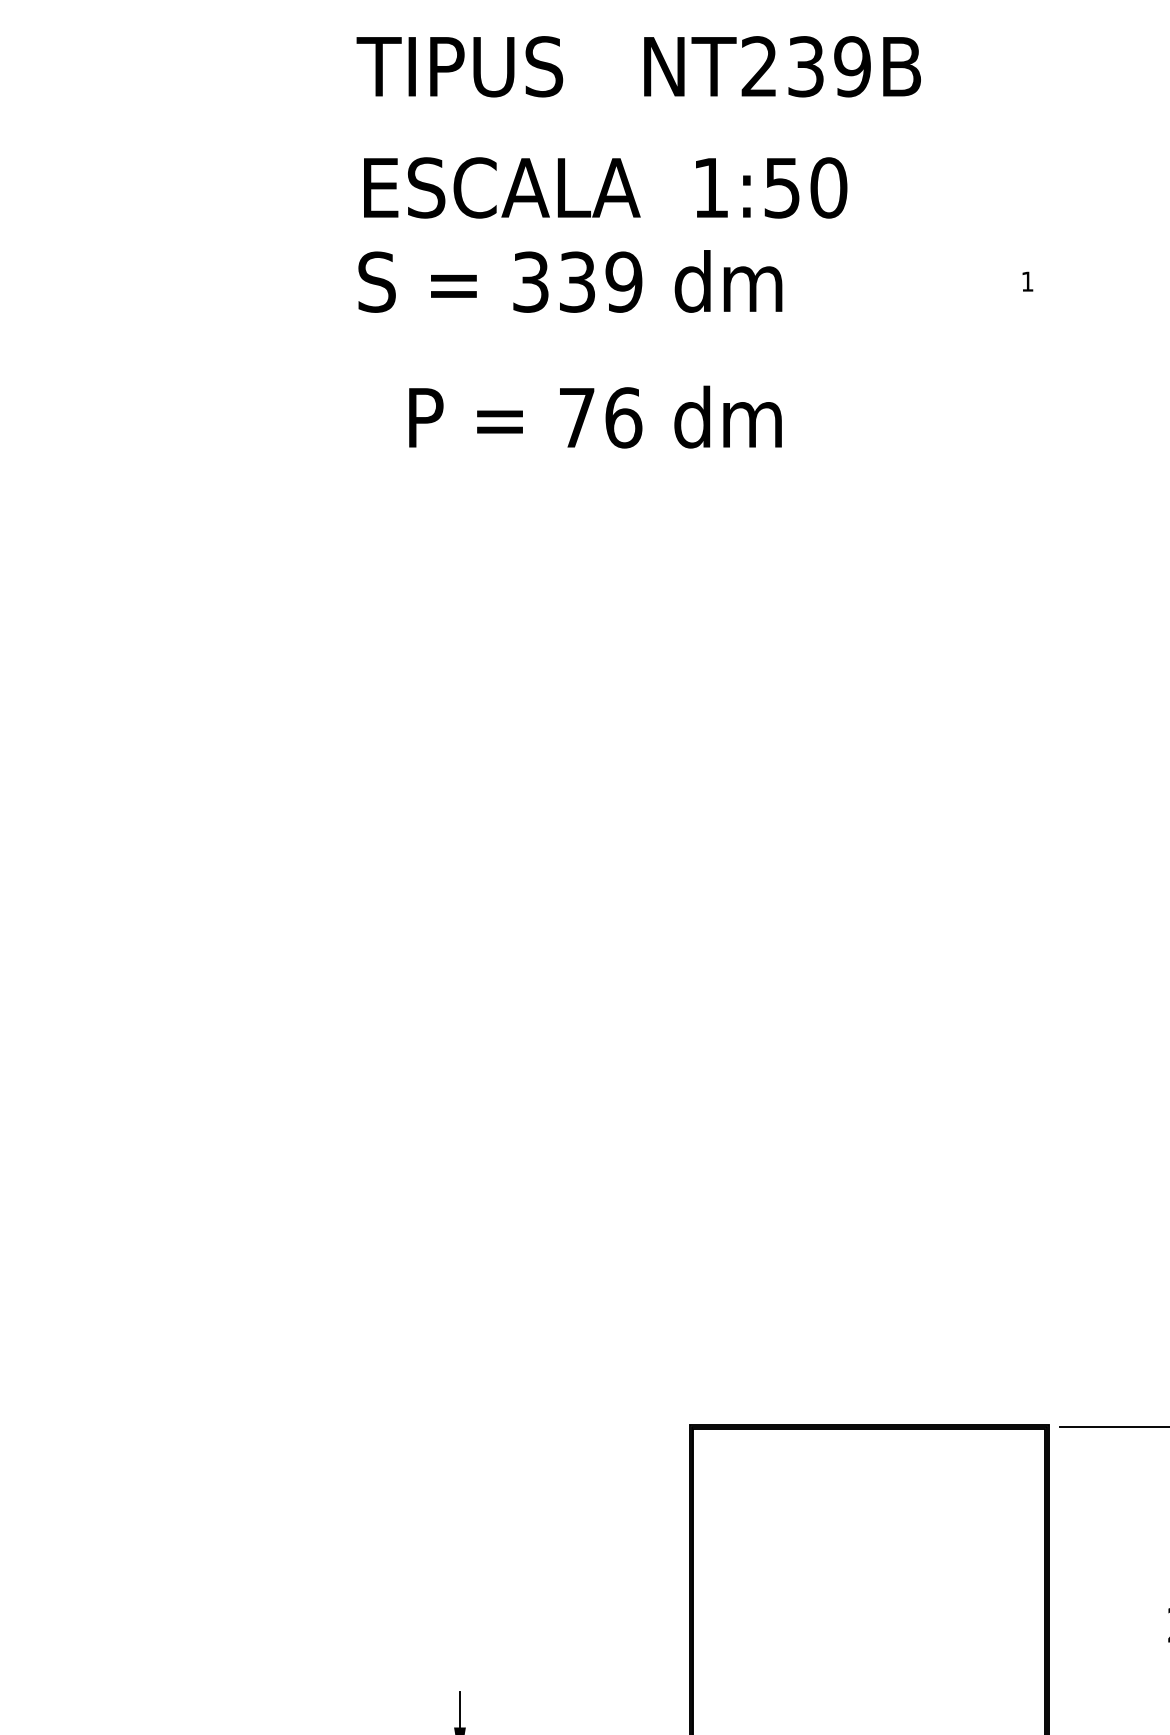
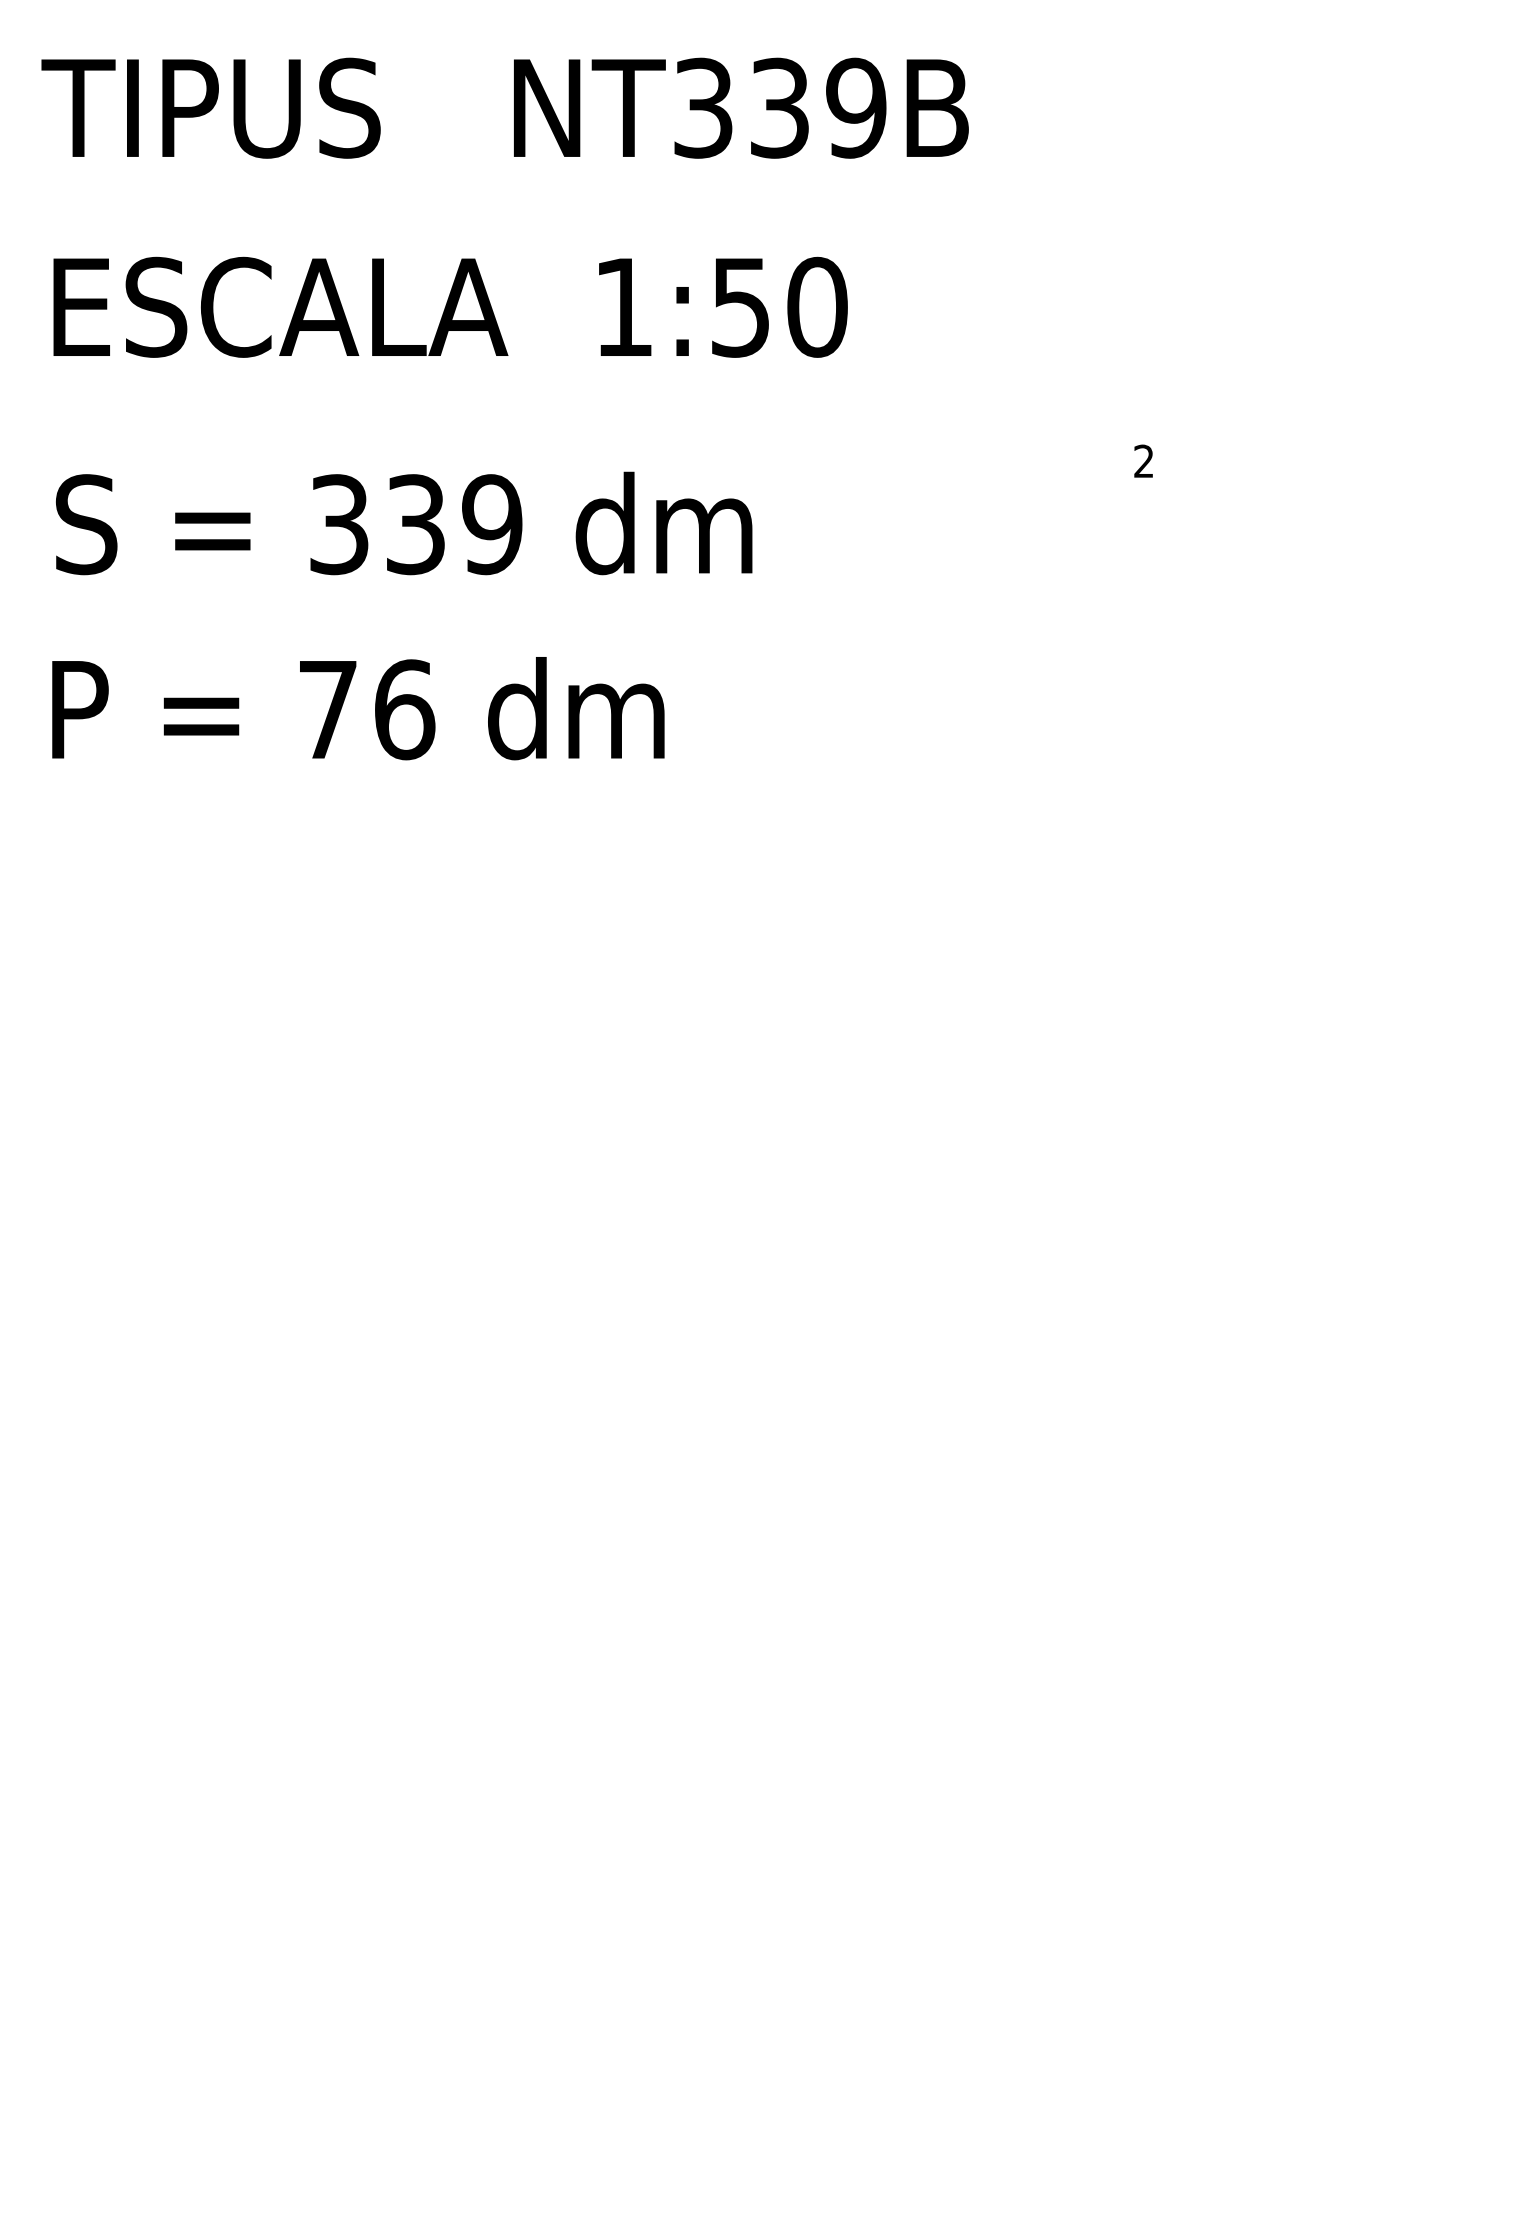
text: (758, 66) -> (701, 107), NT239B -> NT339B
text: (570, 281) -> (404, 523), moved
text: (1027, 281) -> (1143, 461), 1 -> 2
text: (595, 416) -> (358, 707), moved

